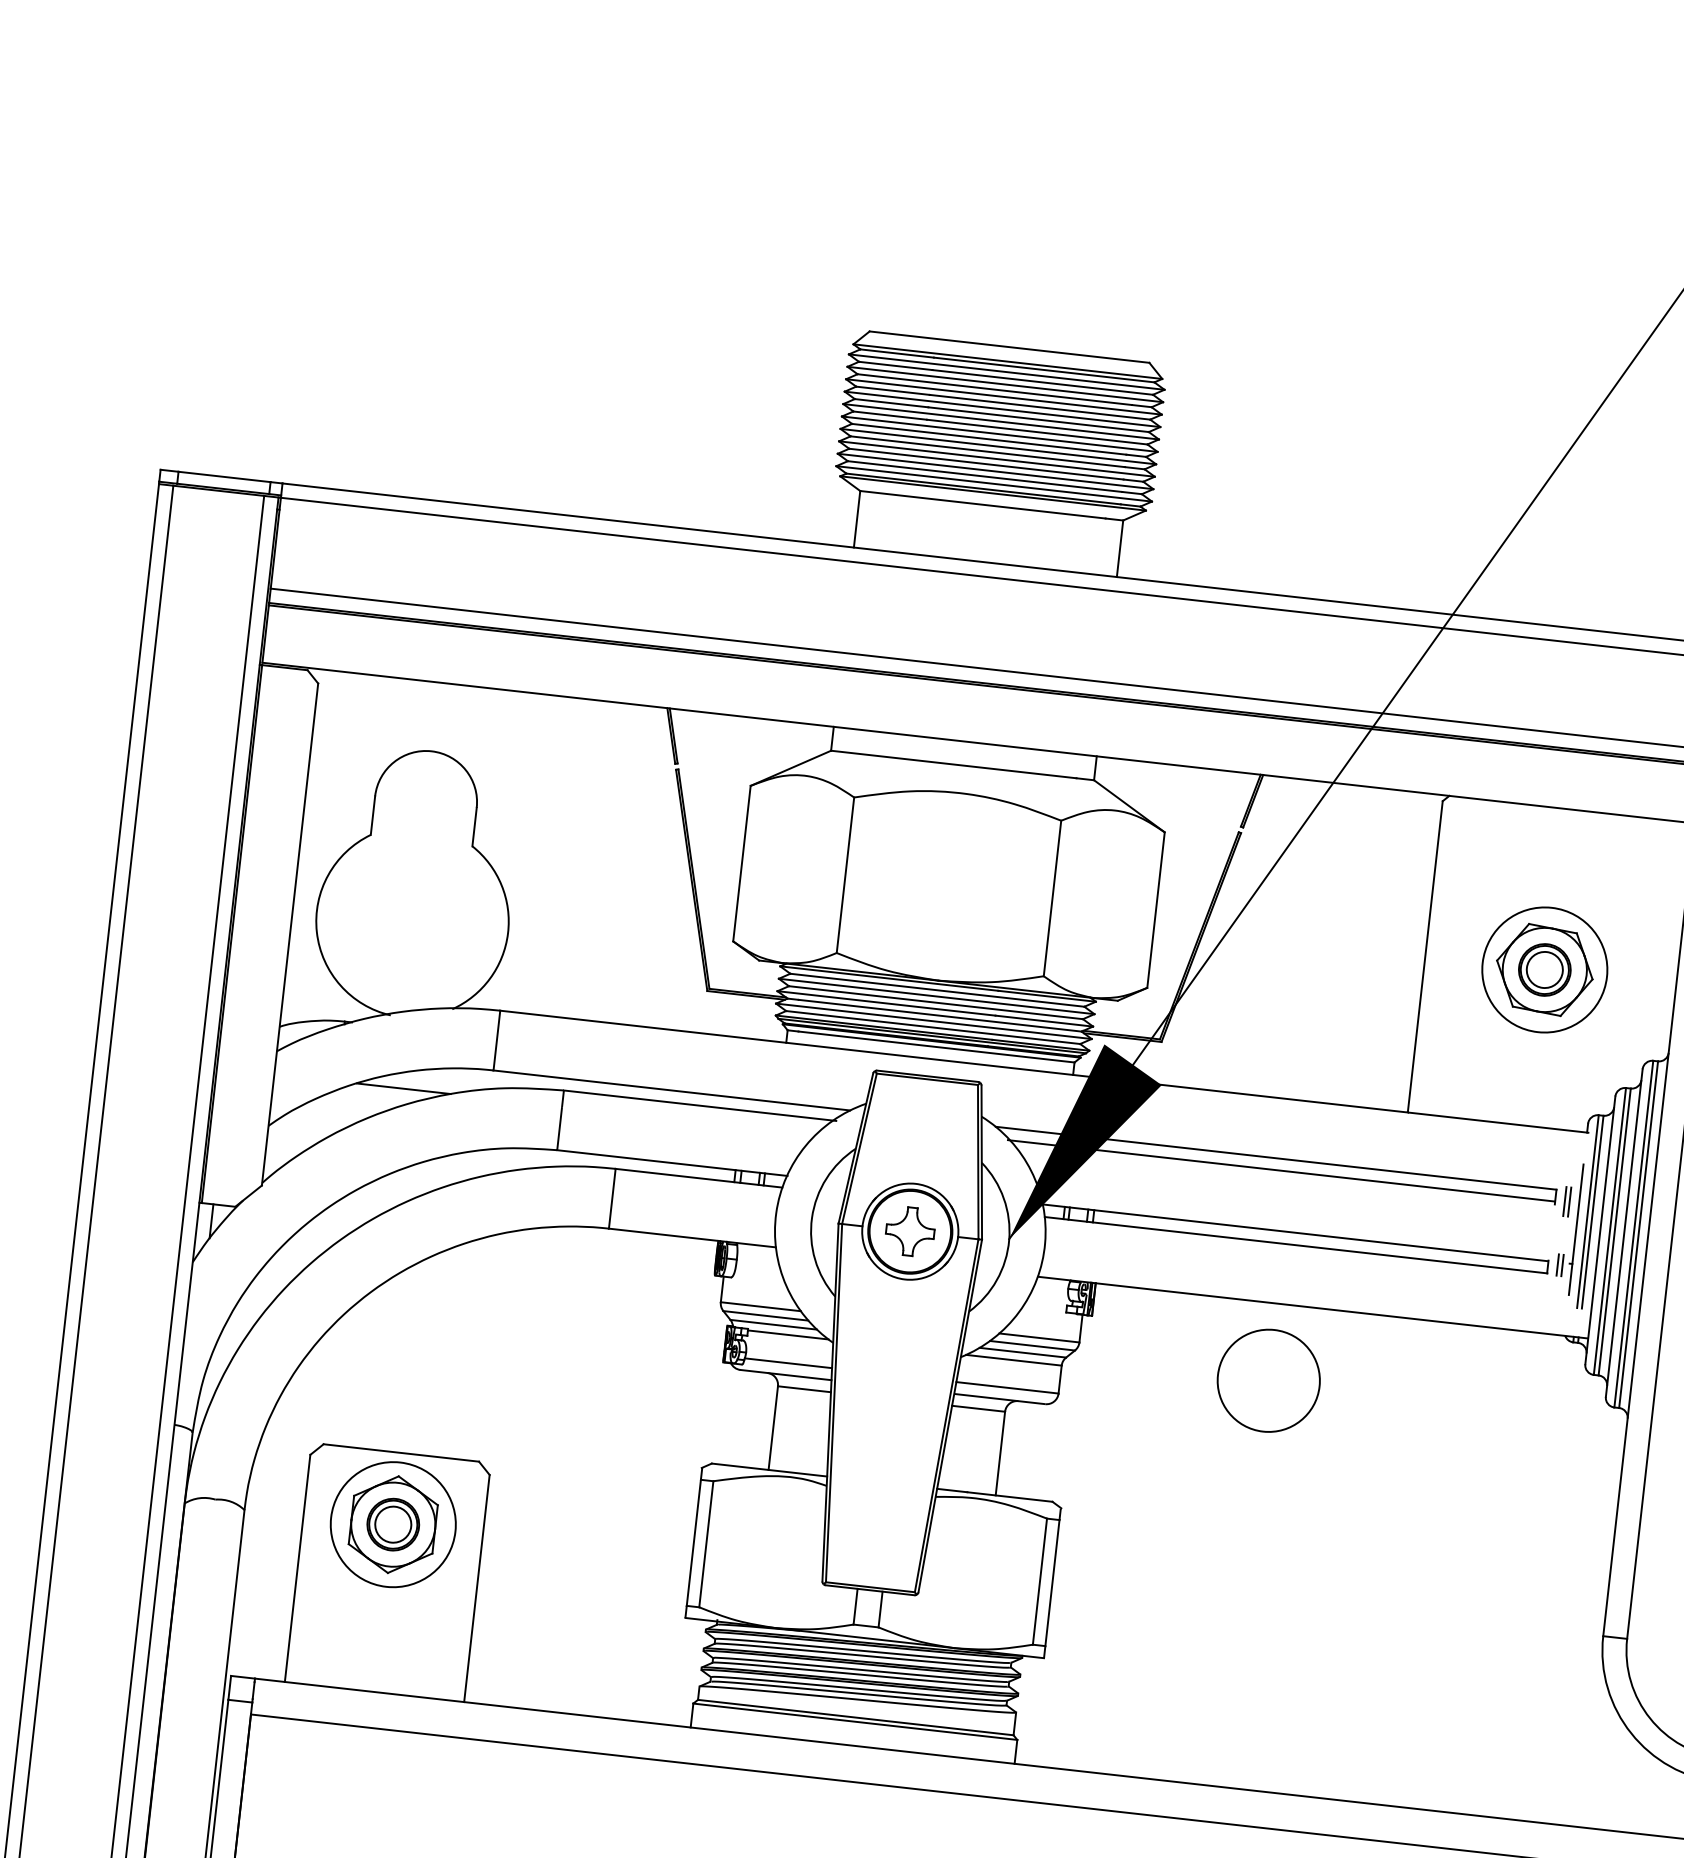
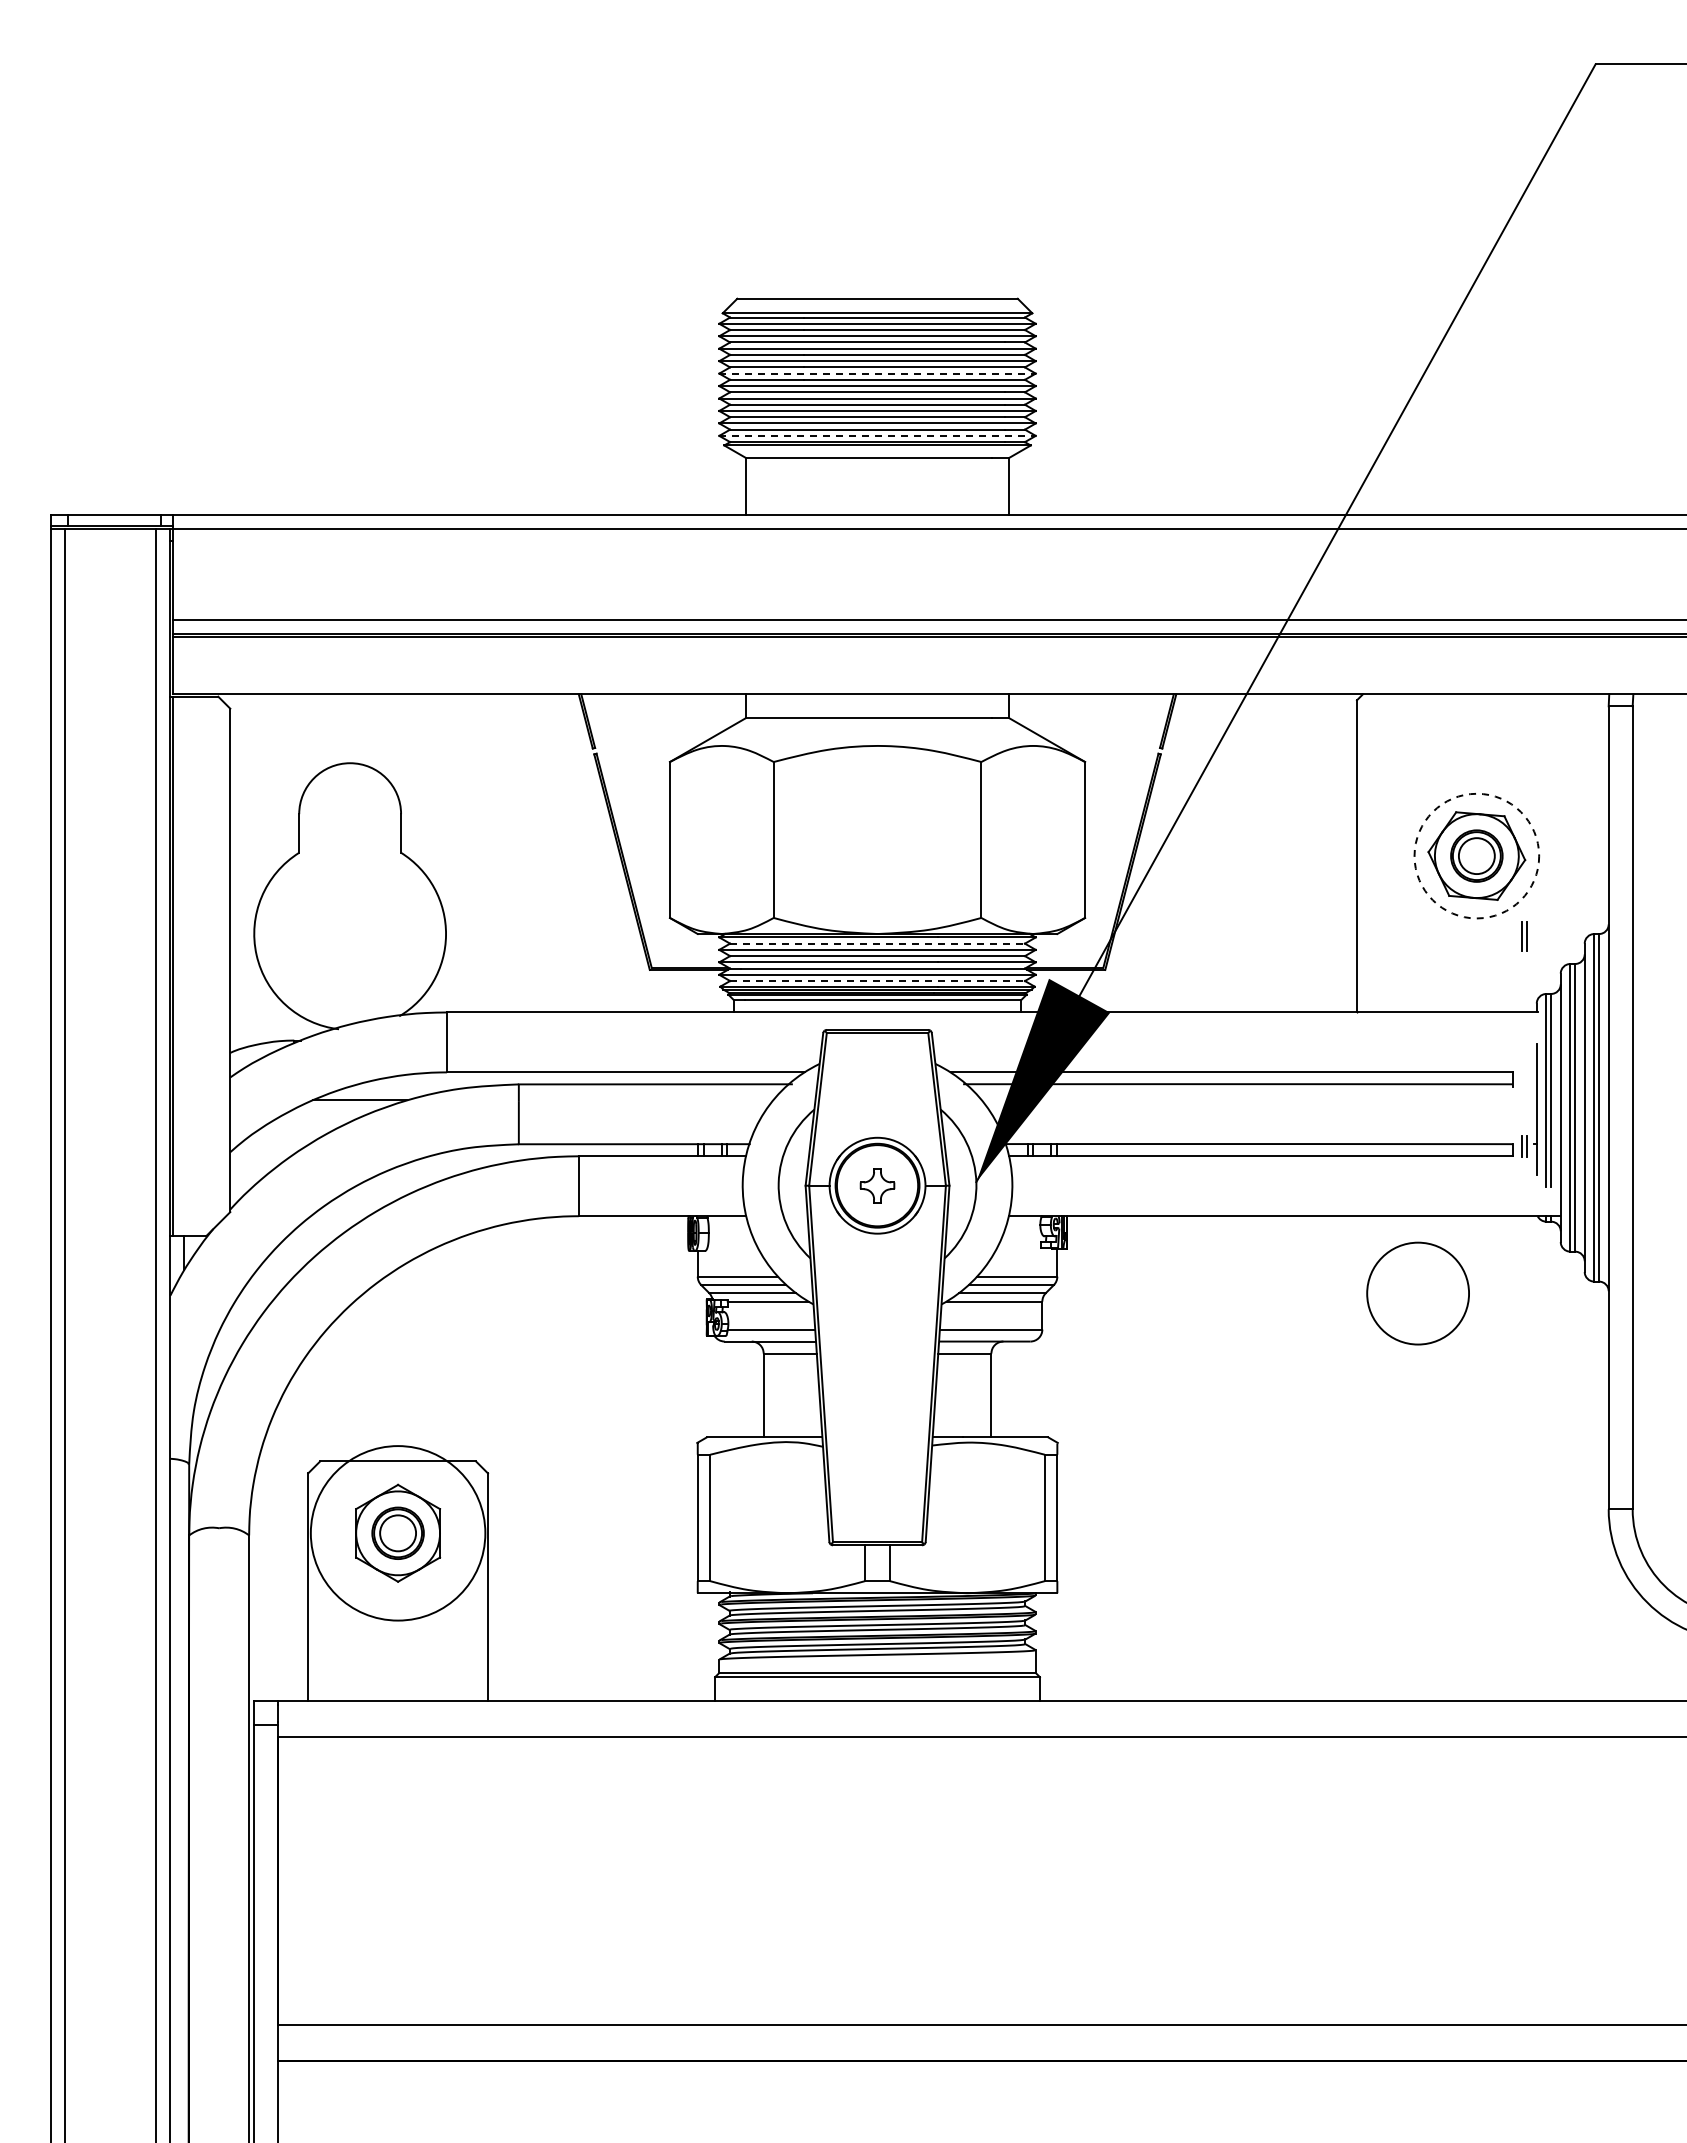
line: (1002, 421) -> (878, 373), solid -> dashed
line: (995, 483) -> (878, 435), solid -> dashed
circle: (1544, 969) -> (1476, 855), solid -> dashed
line: (938, 990) -> (878, 943), solid -> dashed
line: (934, 1028) -> (878, 981), solid -> dashed
part: (1566, 1202) -> (1524, 936), moved
part: (910, 1231) -> (877, 1185), size x0.7
circle: (1268, 1380) -> (1417, 1293), moved
circle: (392, 1524) -> (397, 1533), size x1.4

